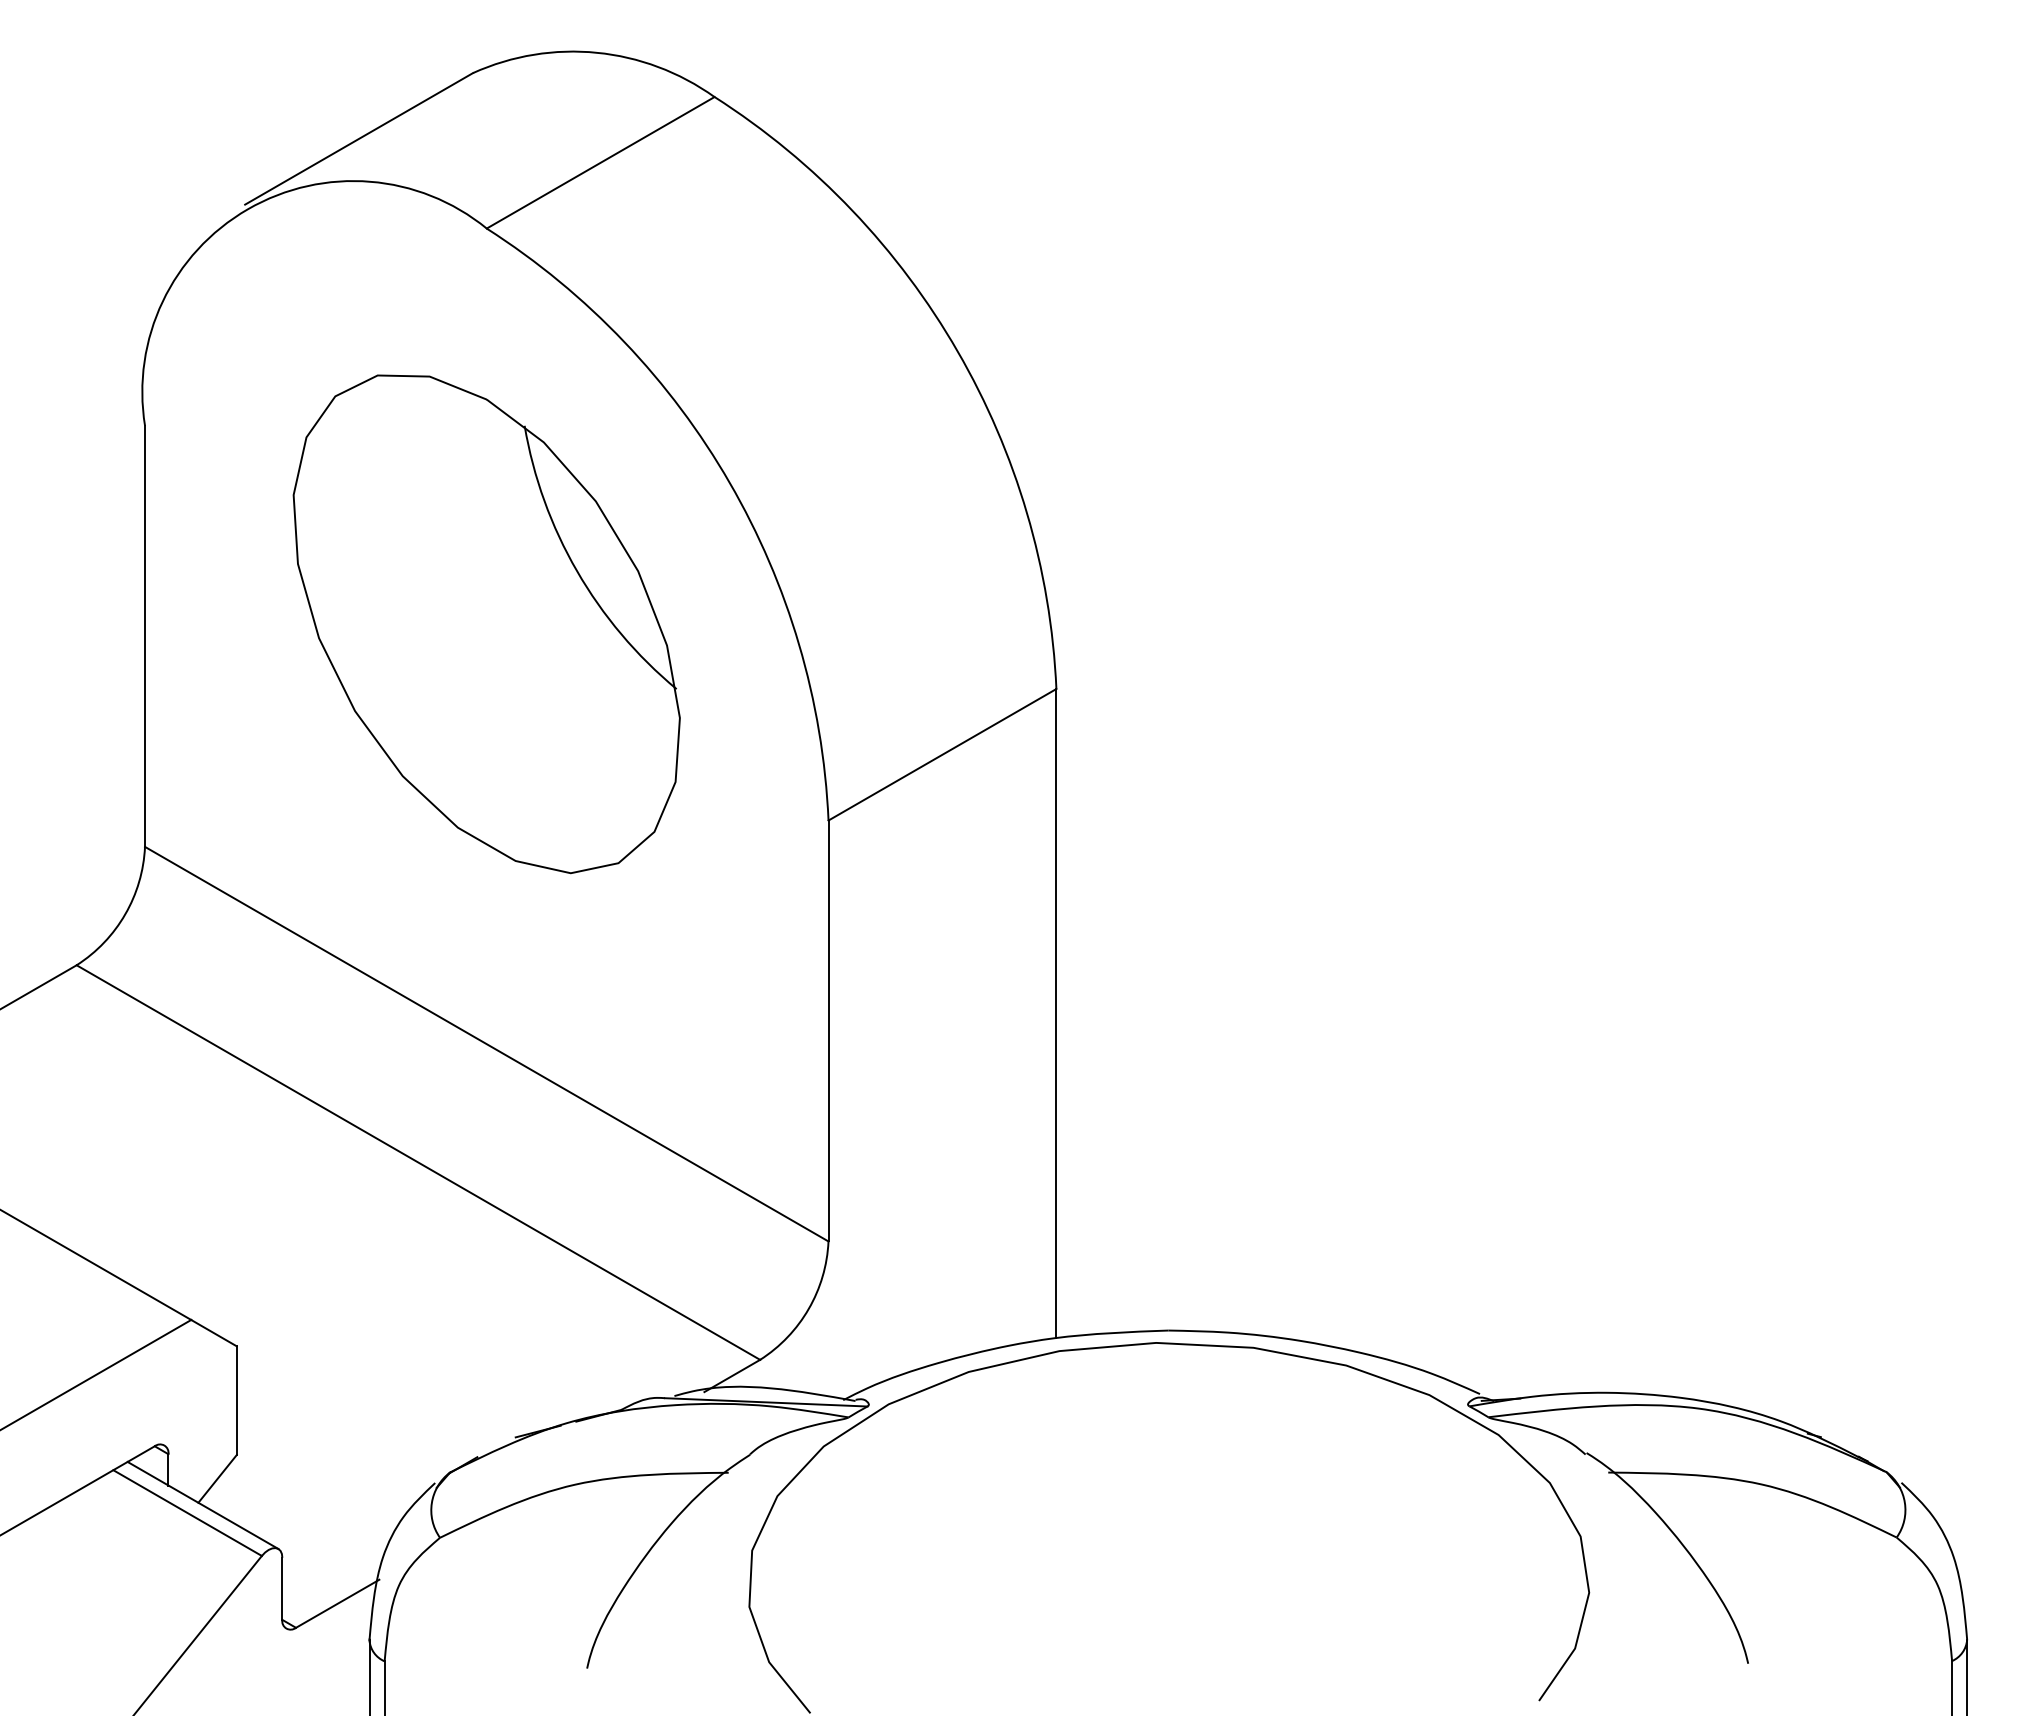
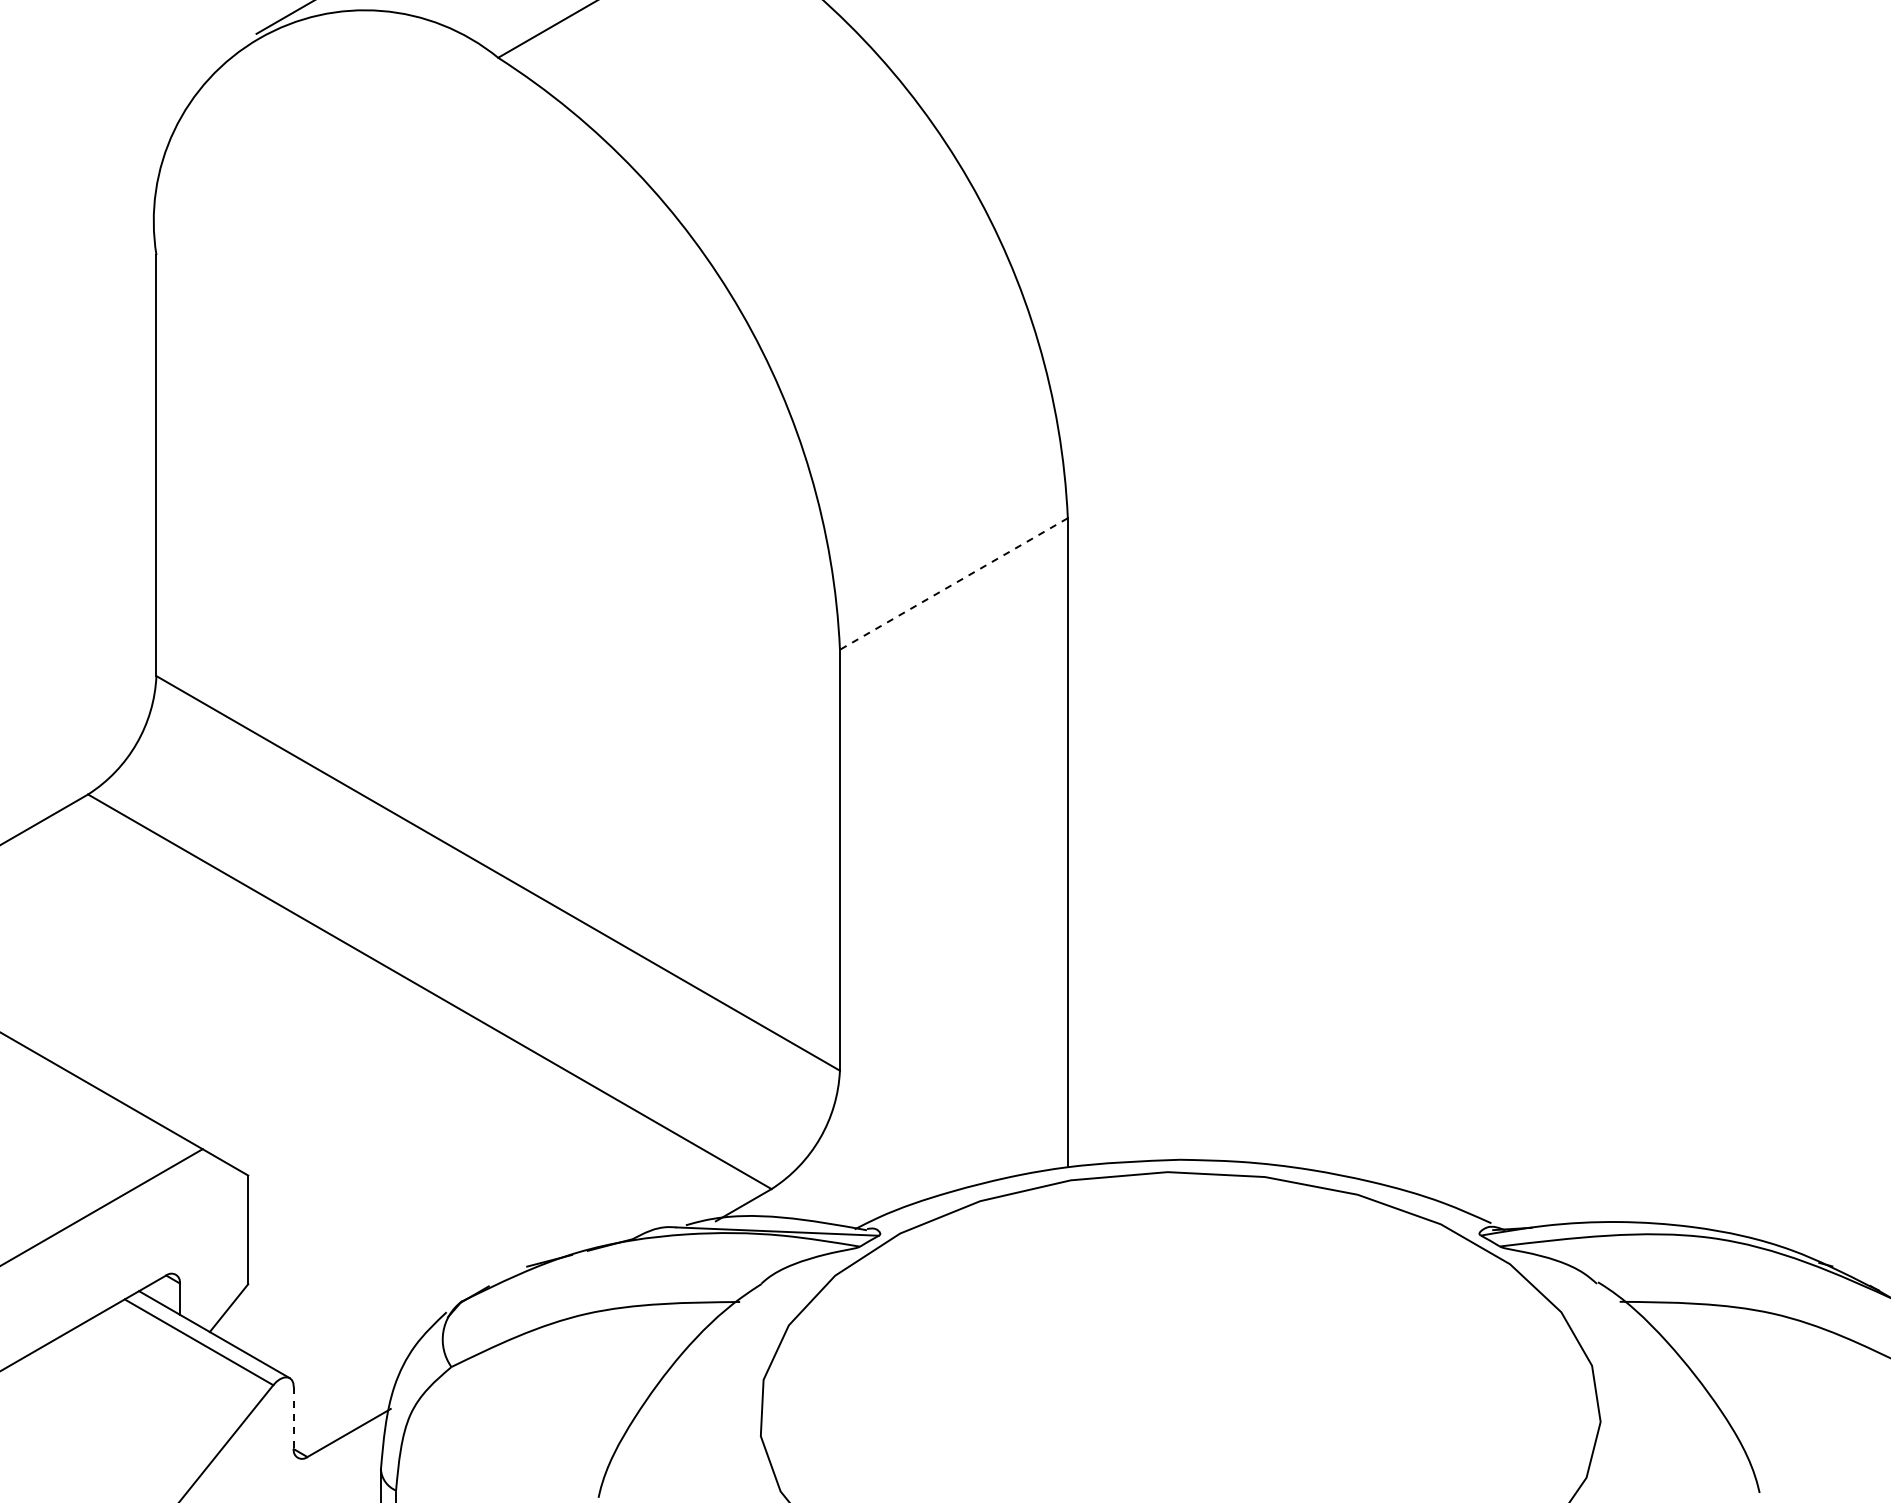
part: (486, 624) -> (497, 453), removed
line: (942, 754) -> (953, 583), solid -> dashed
line: (282, 1589) -> (293, 1418), solid -> dashed

